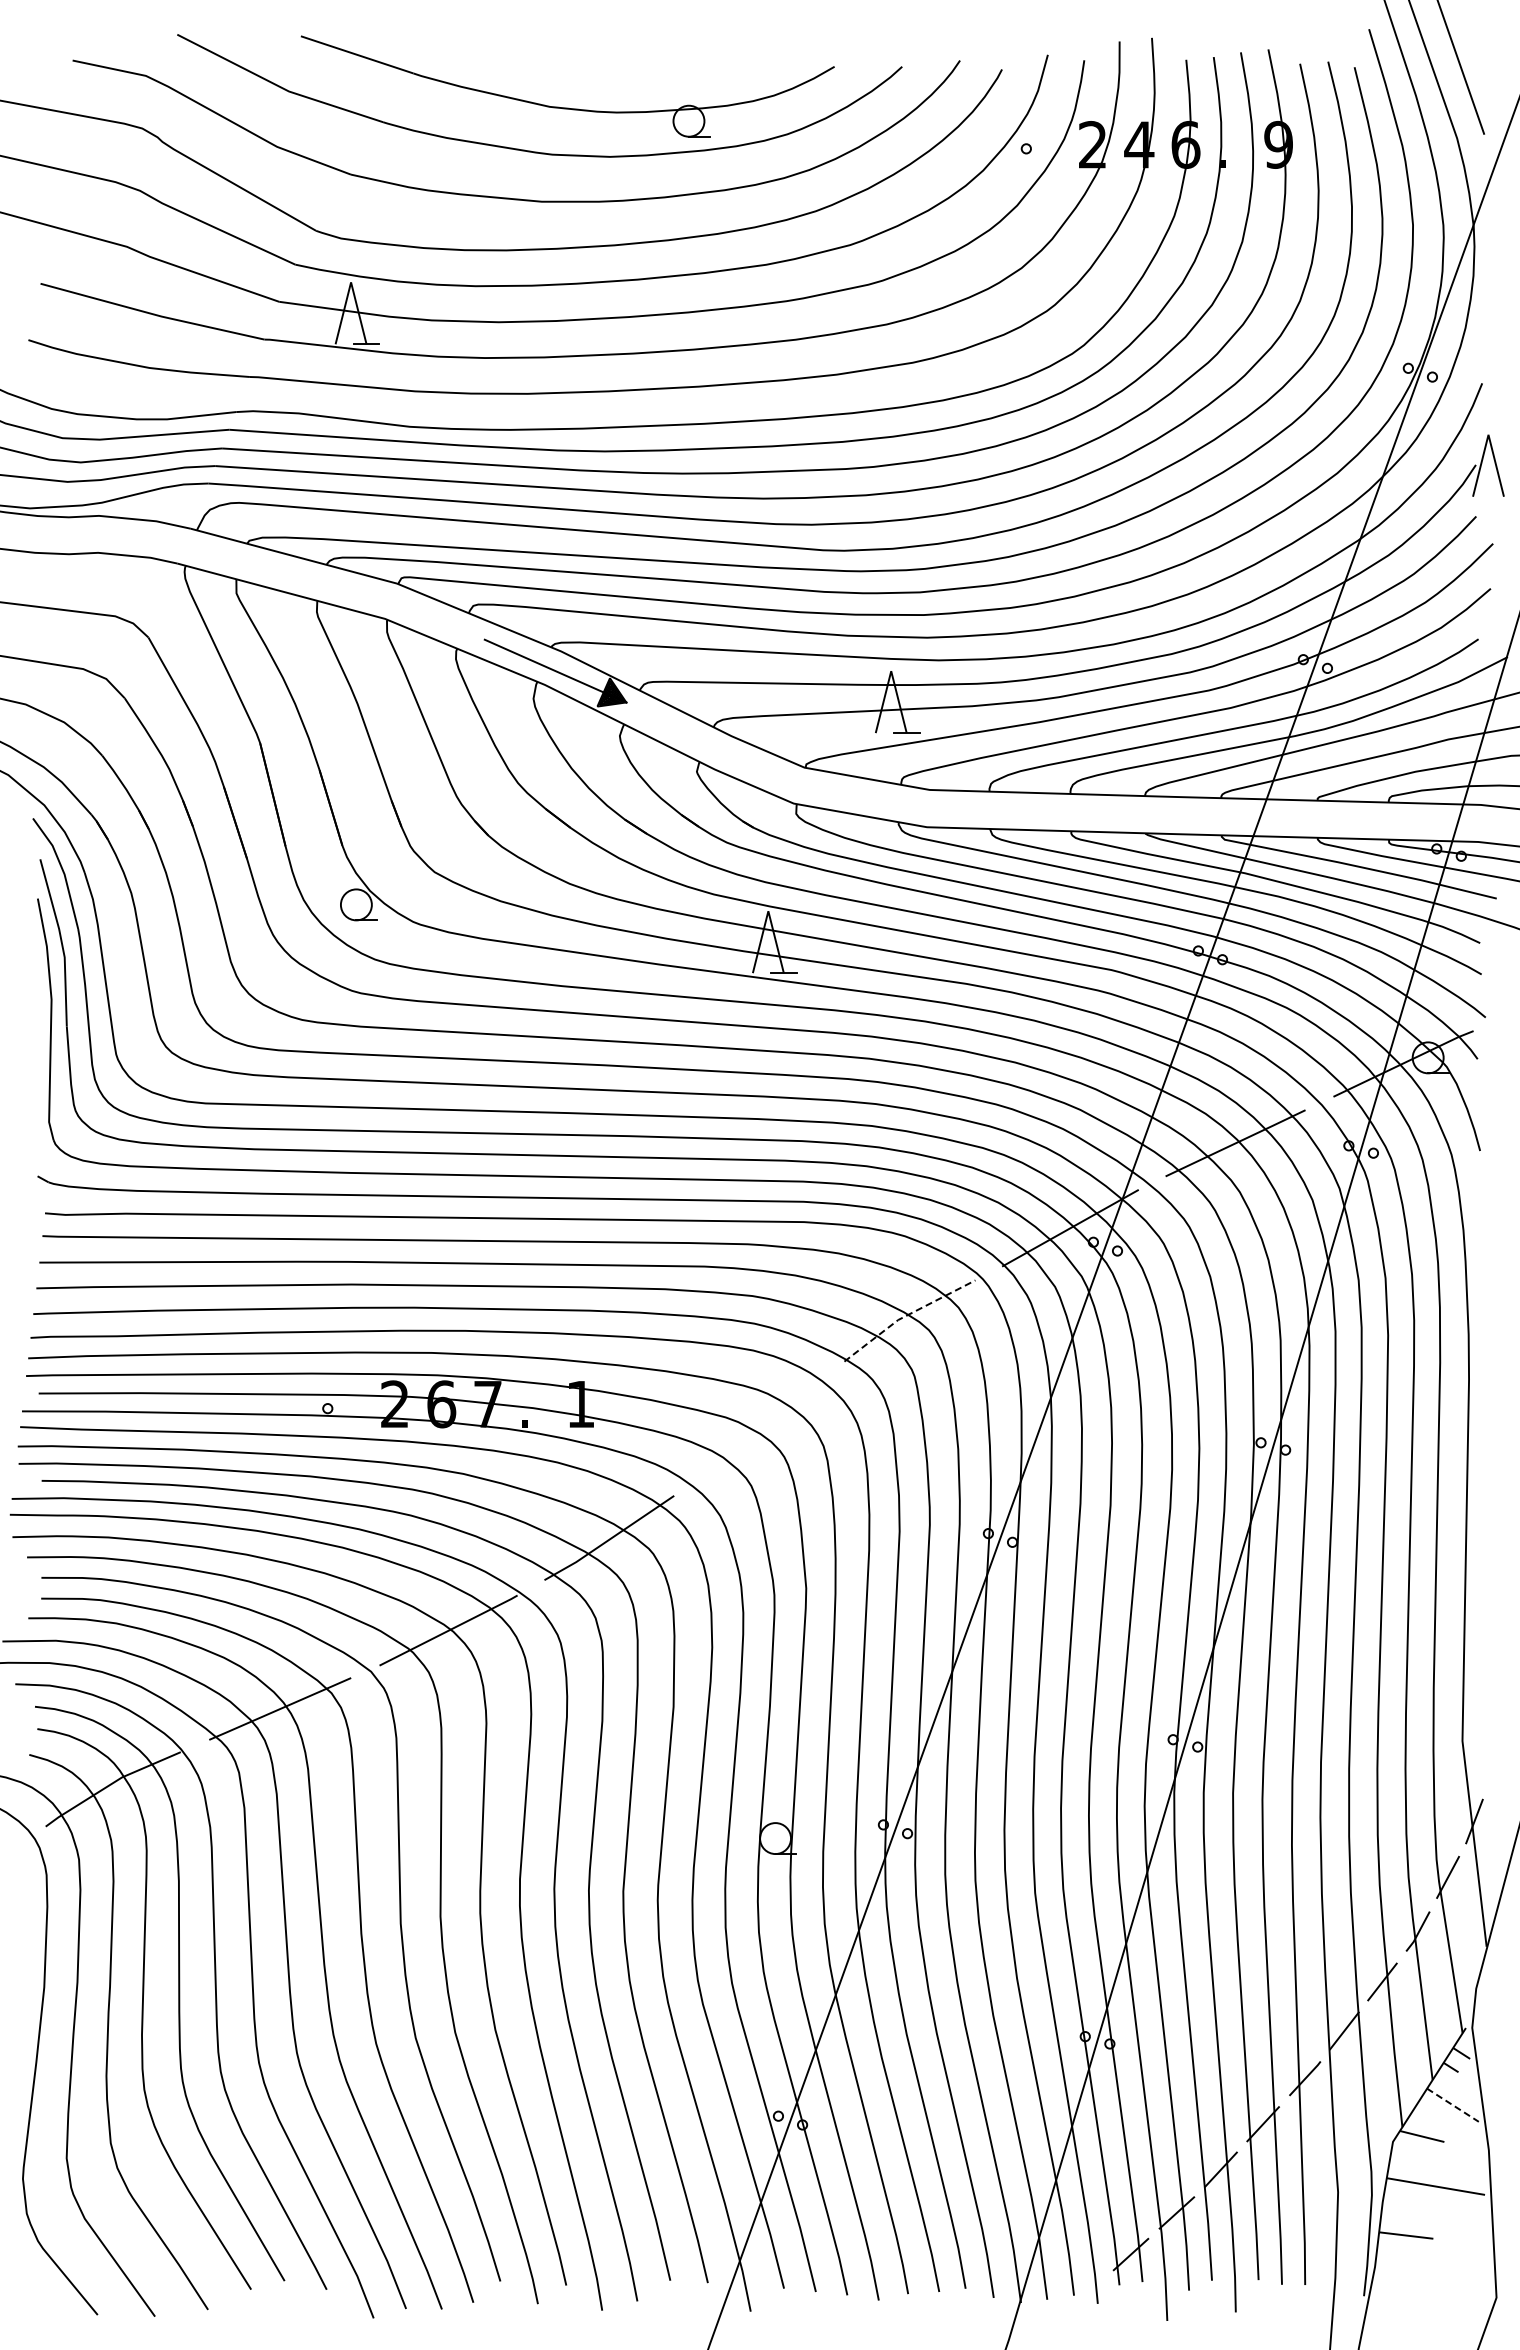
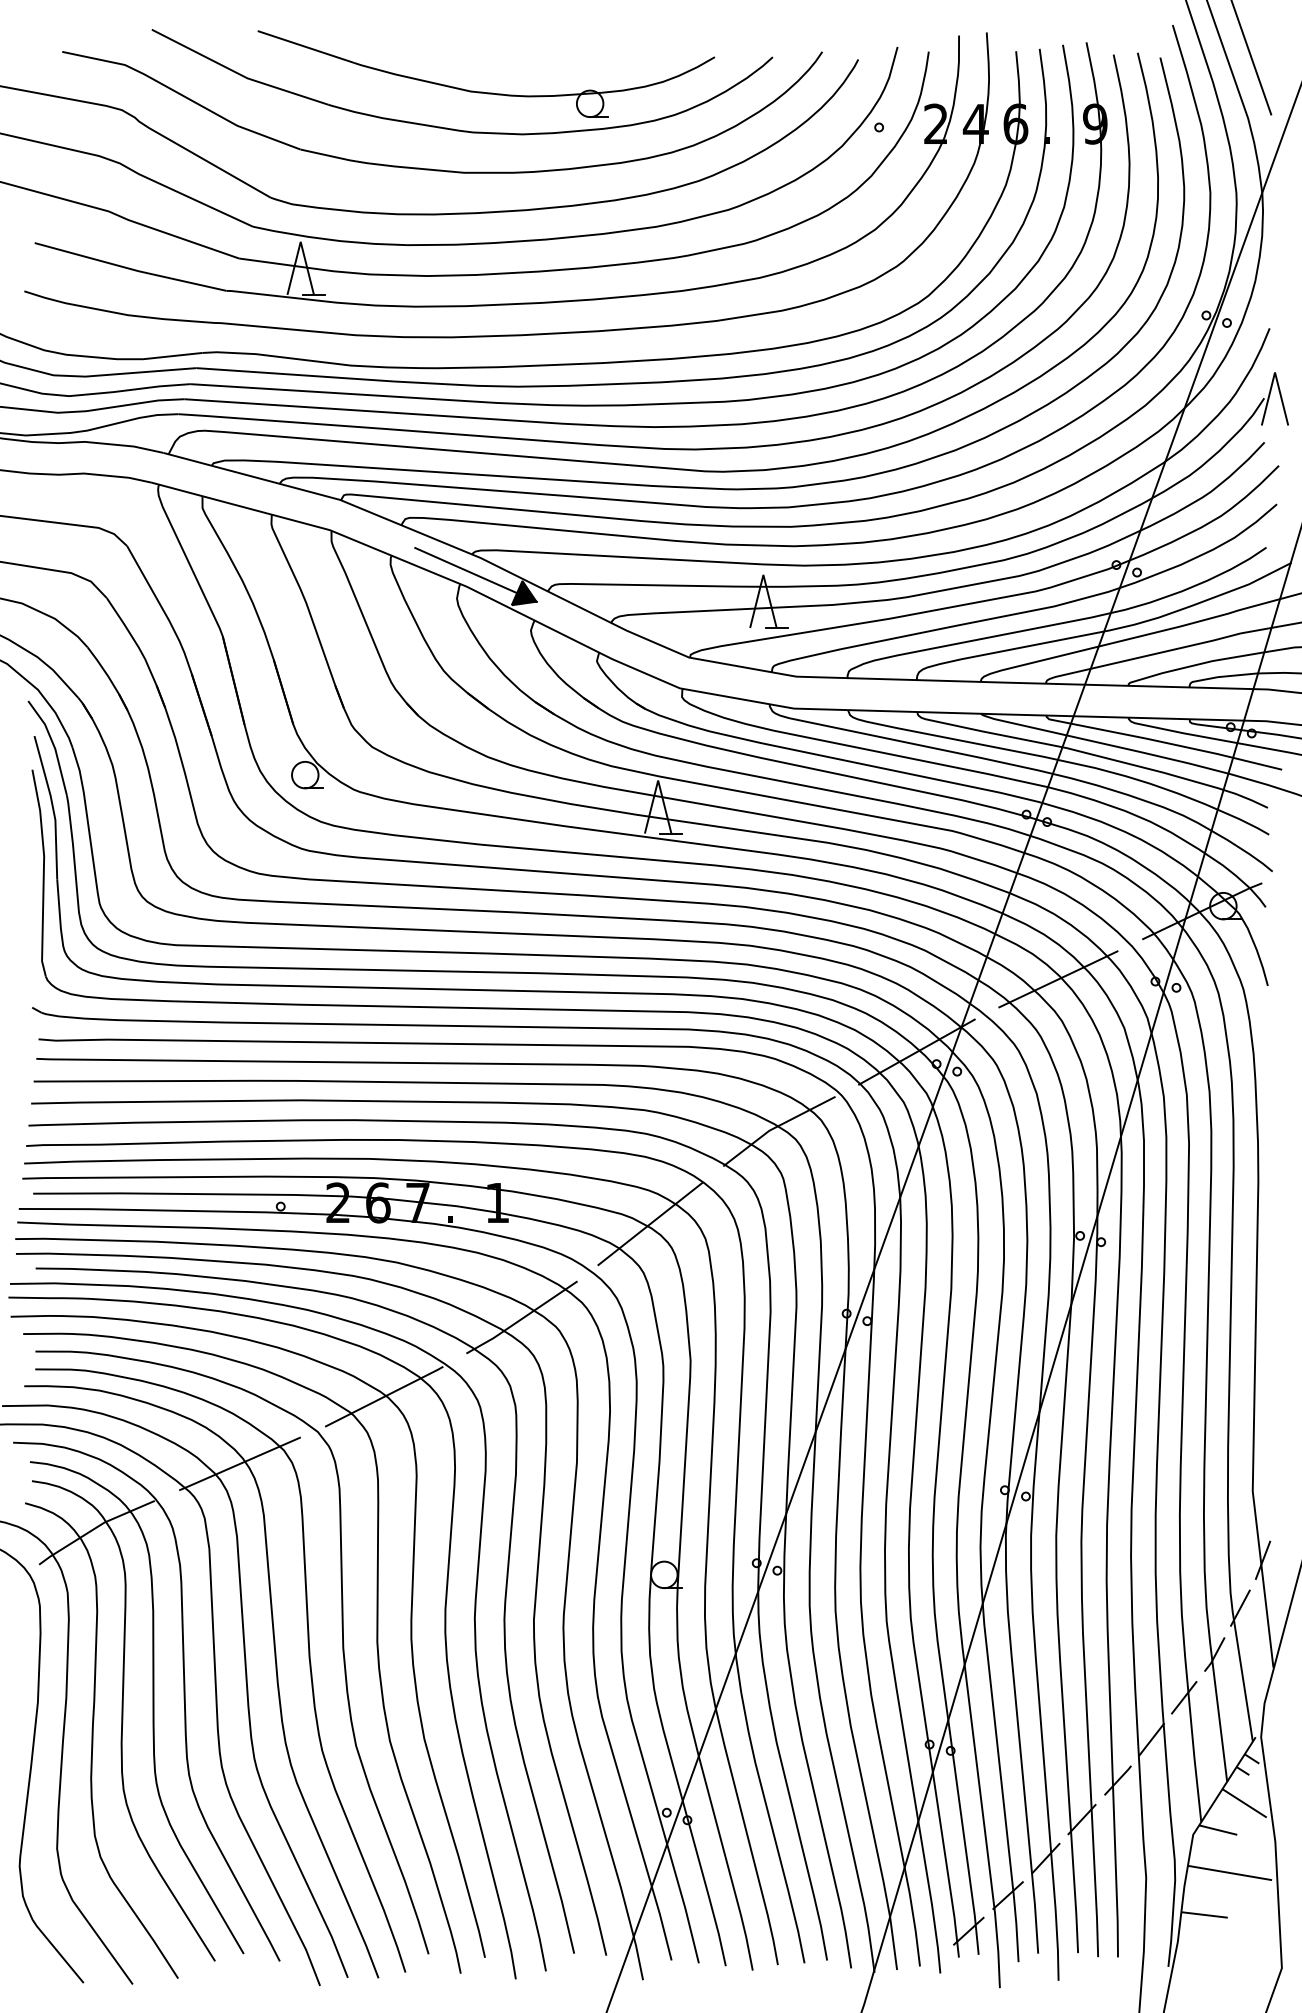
line: (905, 1316) -> (775, 1127), dashed -> solid
line: (759, 1428) -> (650, 1223), added
line: (1452, 2105) -> (1244, 1803), dashed -> solid

